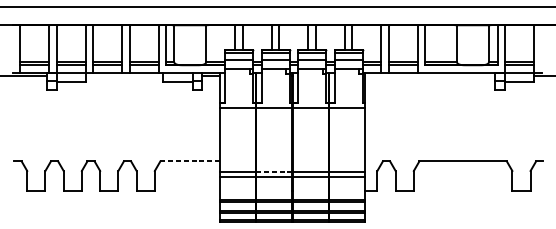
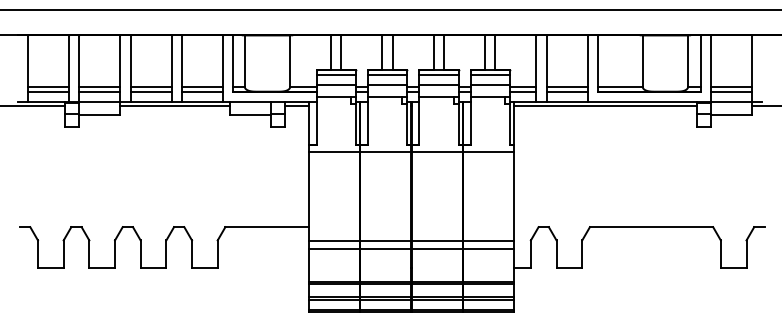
line: (124, 75) -> (174, 106), added
line: (429, 75) -> (604, 106), added
line: (190, 161) -> (267, 227), dashed -> solid
line: (274, 171) -> (385, 241), dashed -> solid

